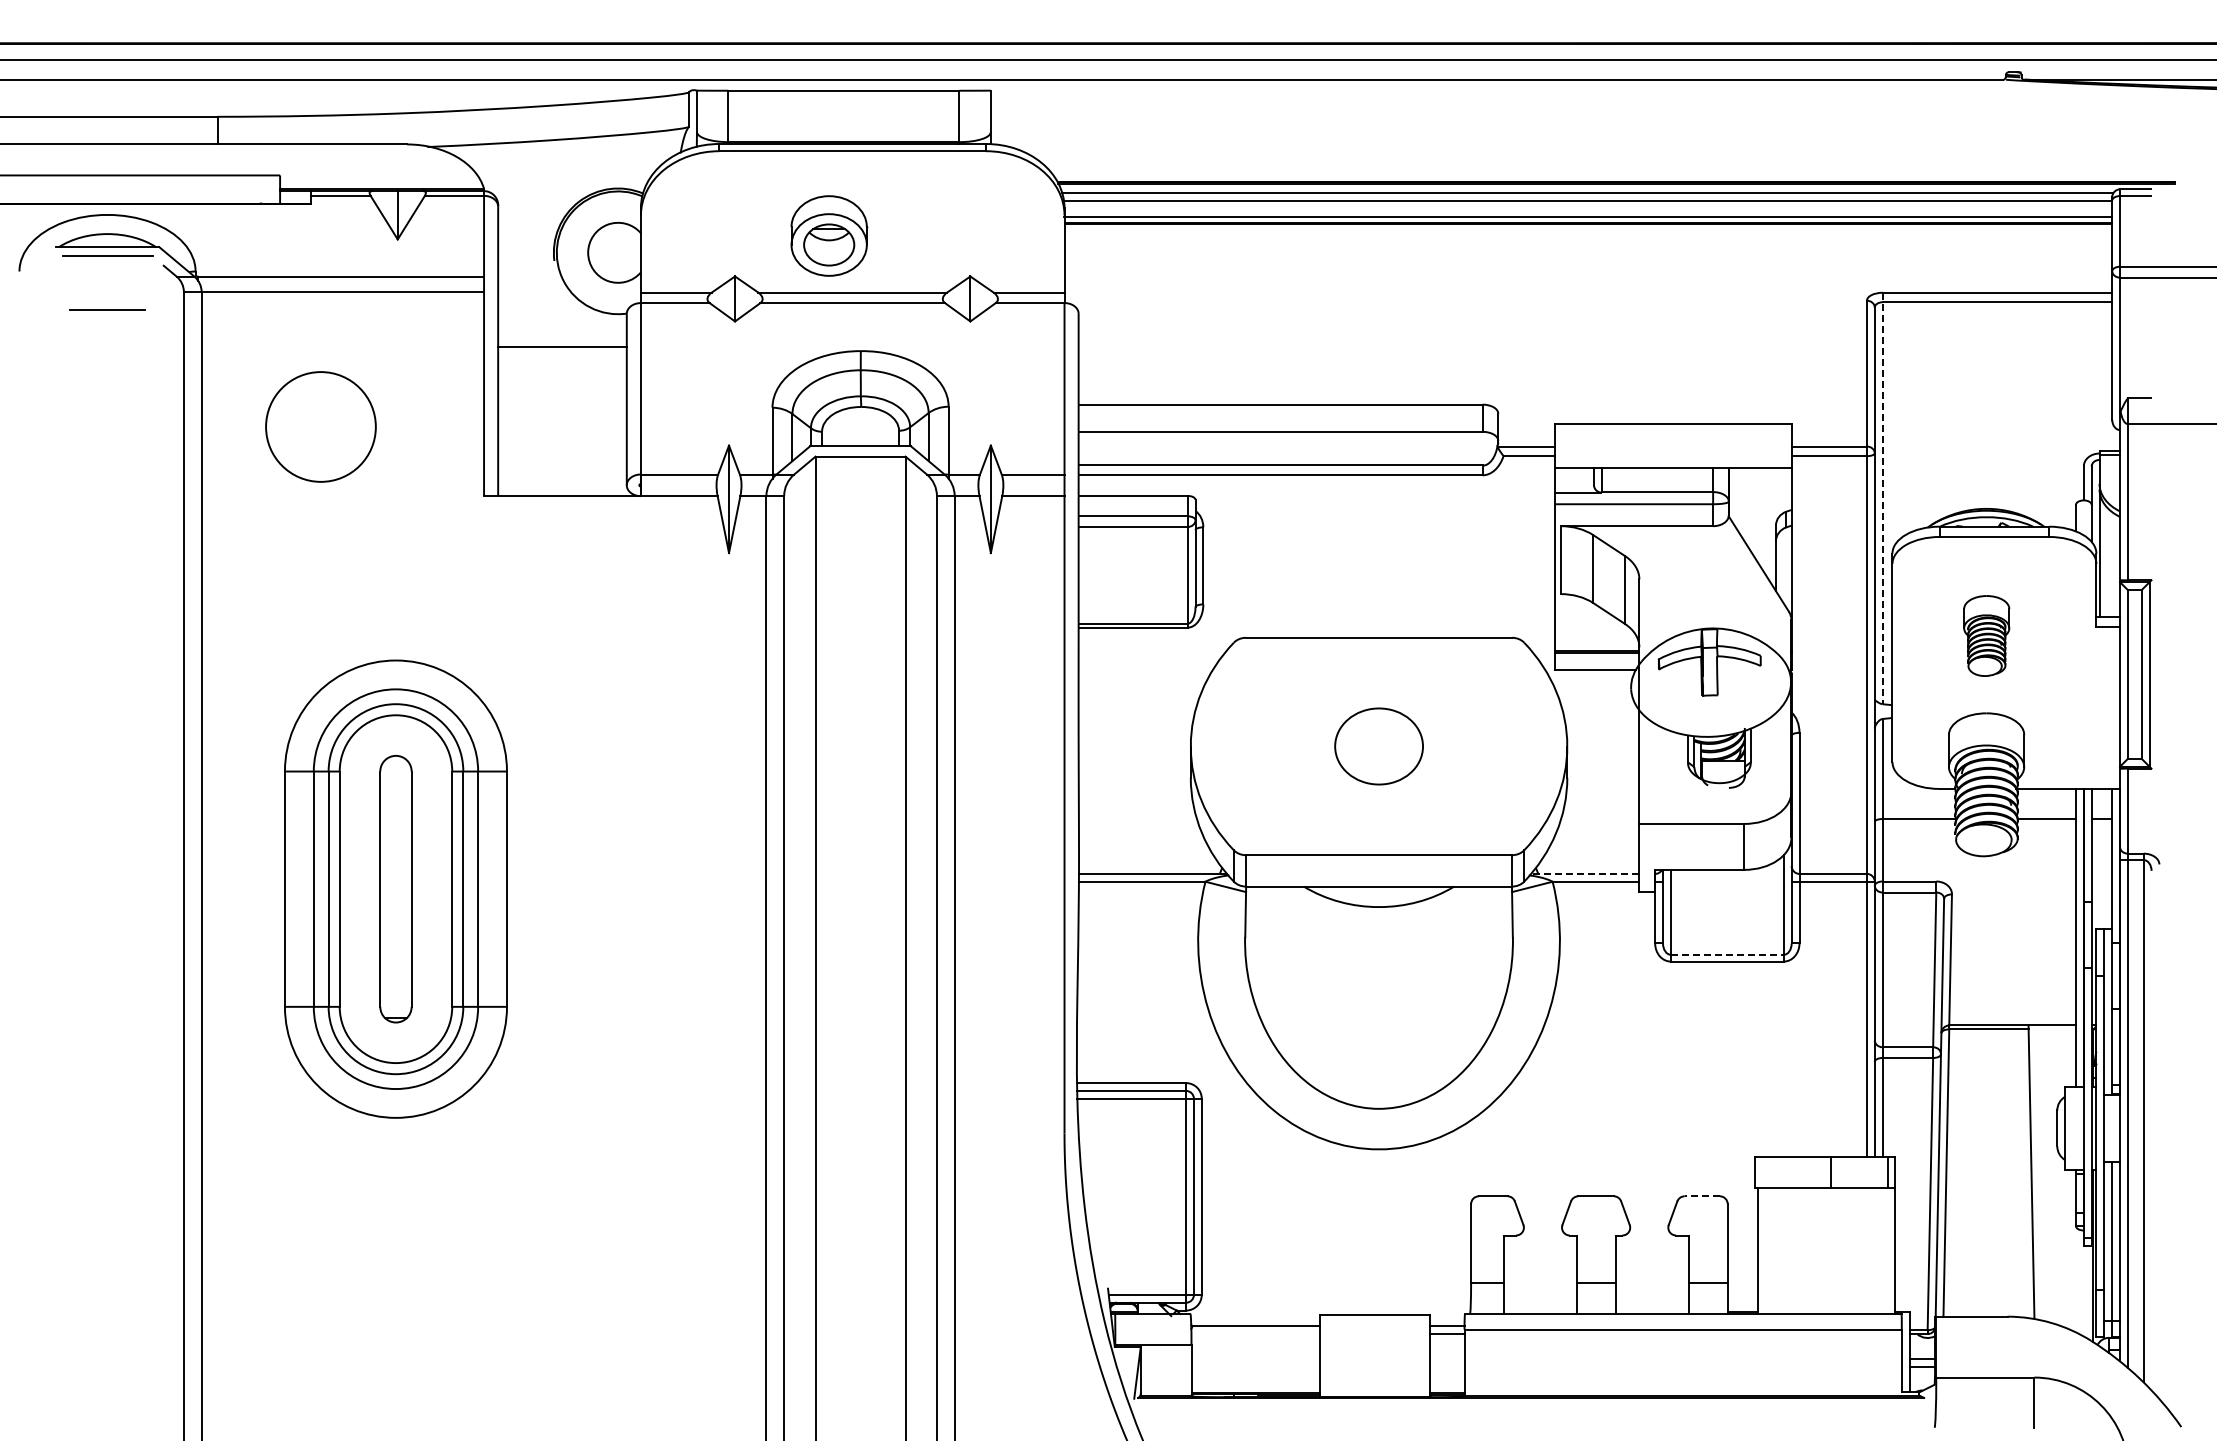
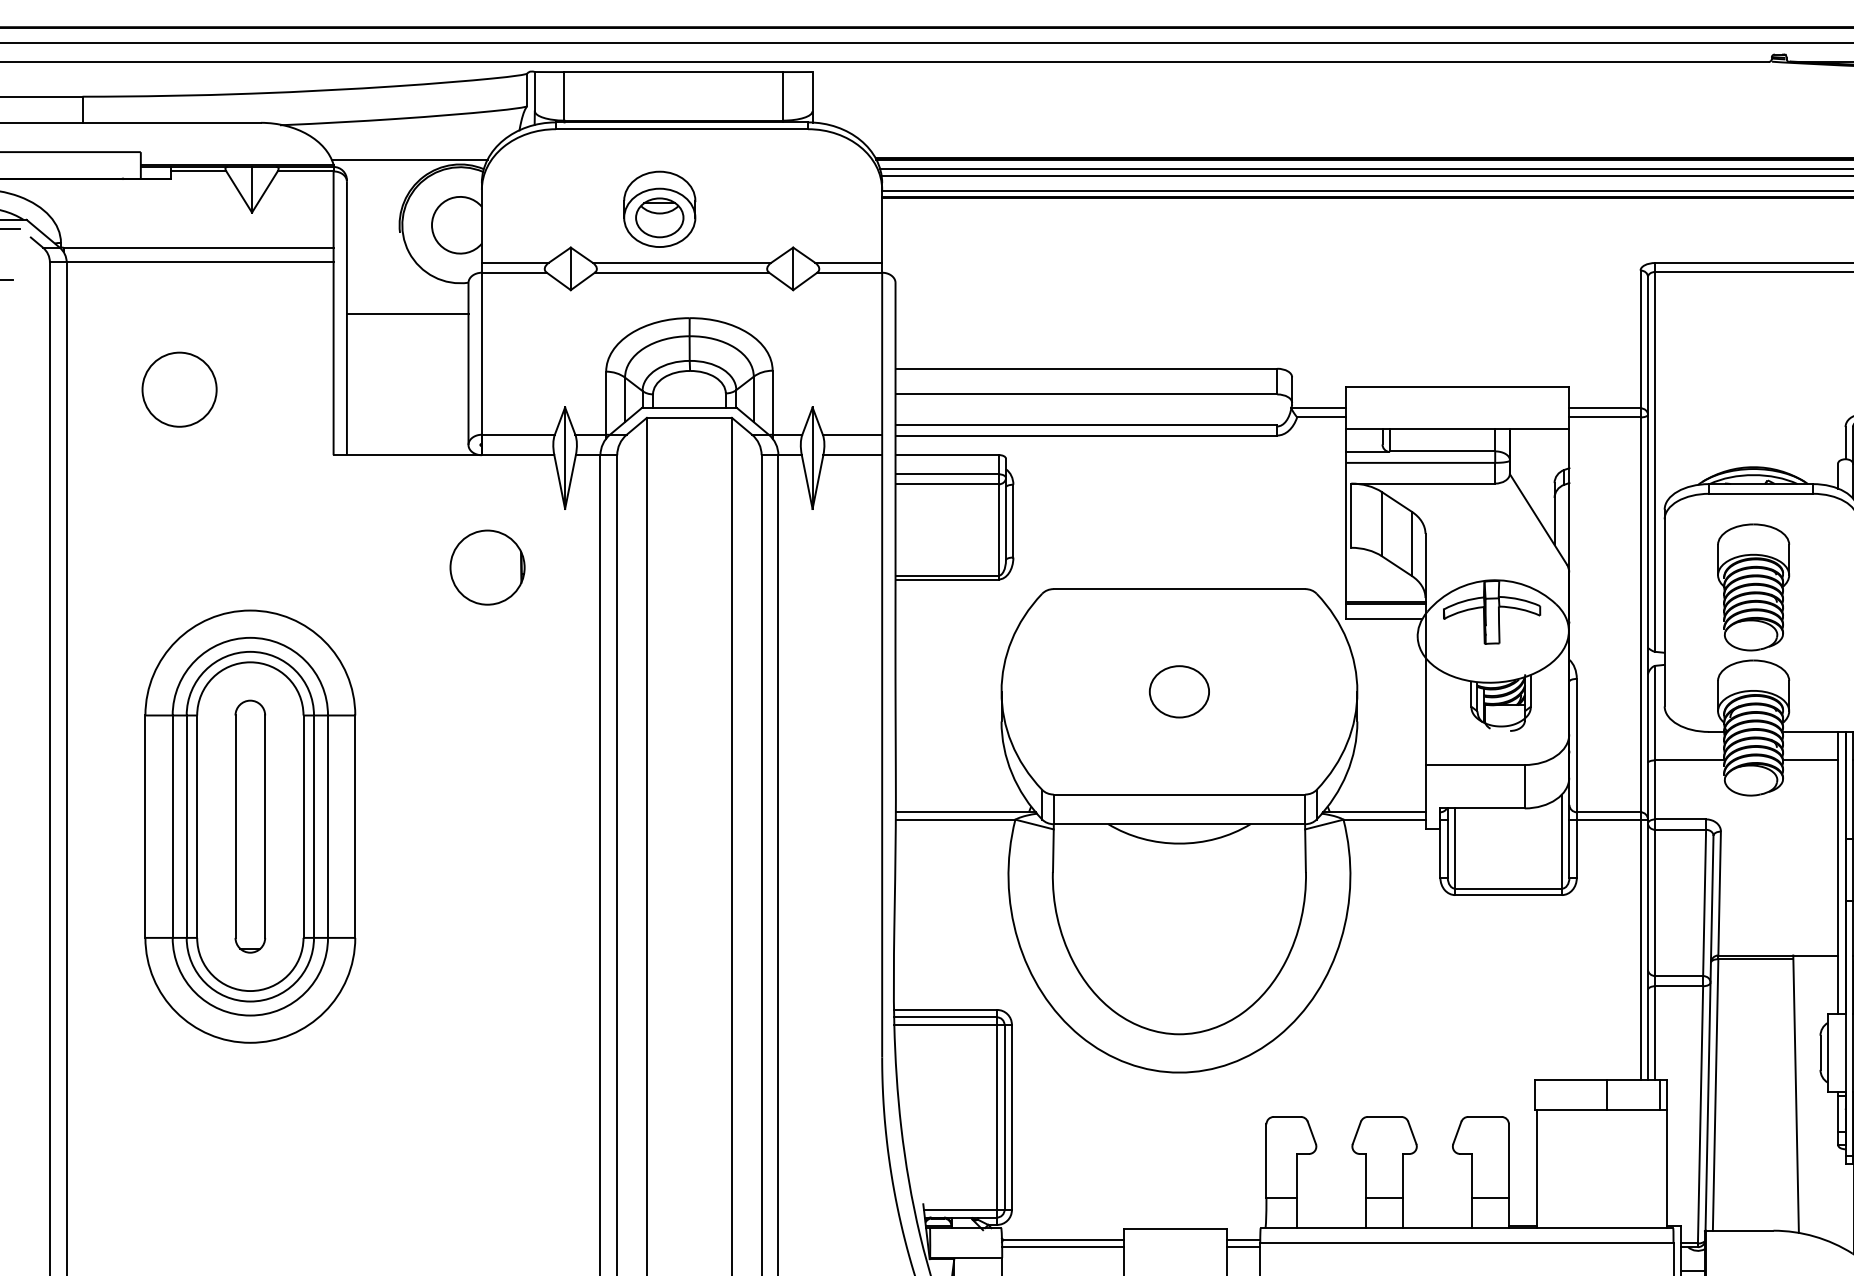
line: (564, 183) -> (409, 159), added
circle: (321, 426) -> (179, 389), size x0.71
line: (1882, 498) -> (1655, 457), dashed -> solid
part: (646, 615) -> (487, 568), added
part: (1986, 635) -> (1753, 586), size x1.67
part: (1378, 746) -> (1178, 691), size x0.71
line: (1584, 873) -> (1373, 811), dashed -> solid
line: (1727, 954) -> (1508, 888), dashed -> solid
line: (1702, 1196) -> (1485, 1117), dashed -> solid
line: (1255, 1334) -> (1062, 1247), added

